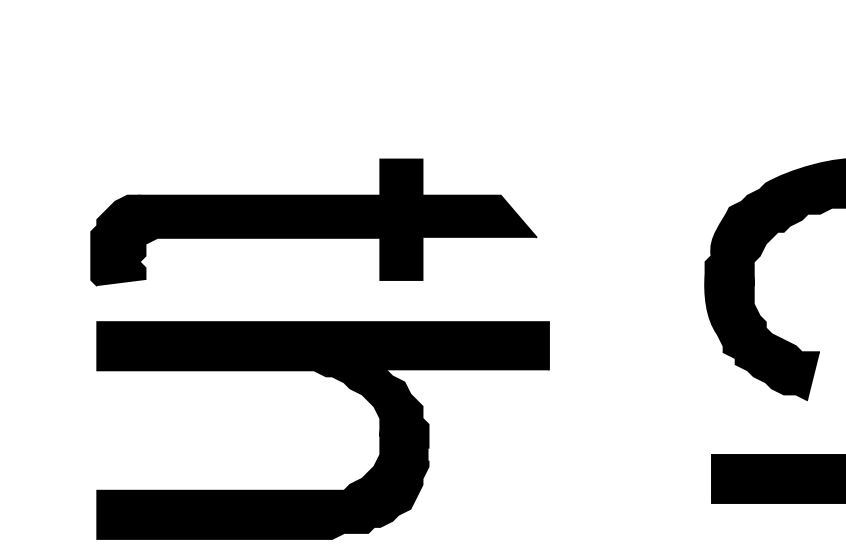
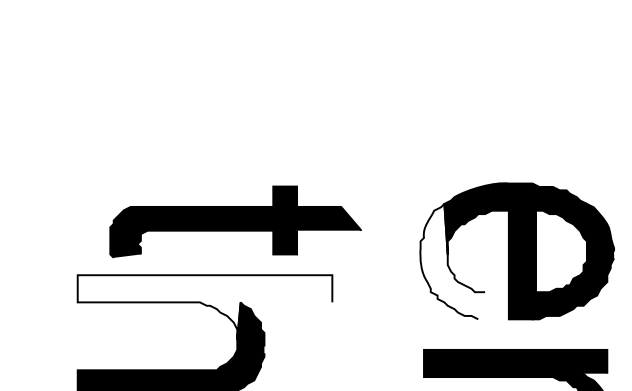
part: (313, 221) -> (235, 221), moved
fill: (762, 297) -> (452, 261), removed
fill: (322, 379) -> (204, 307), removed

